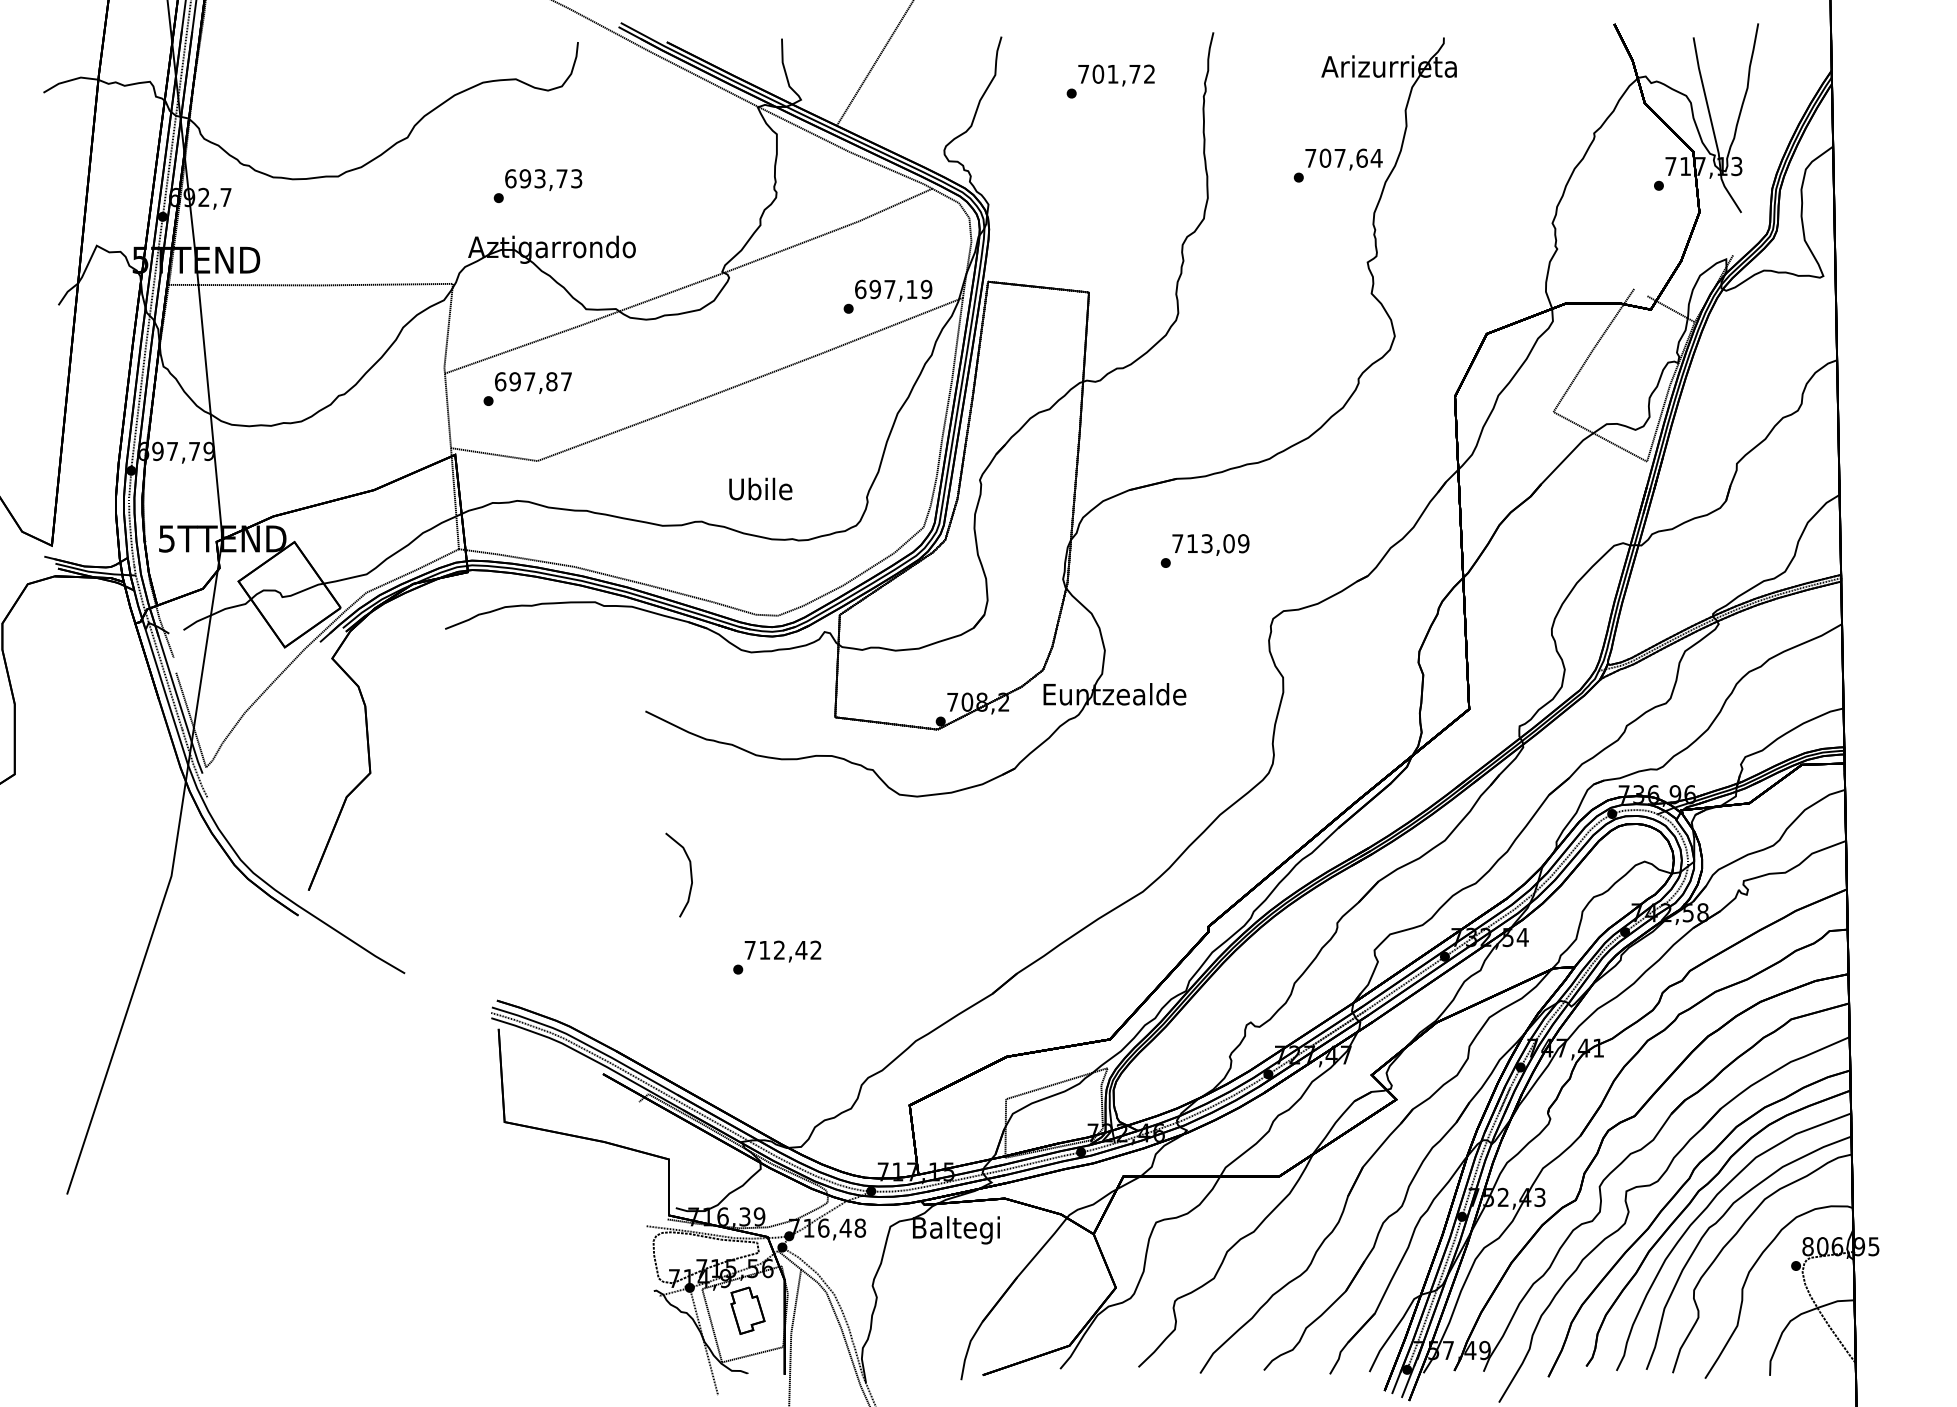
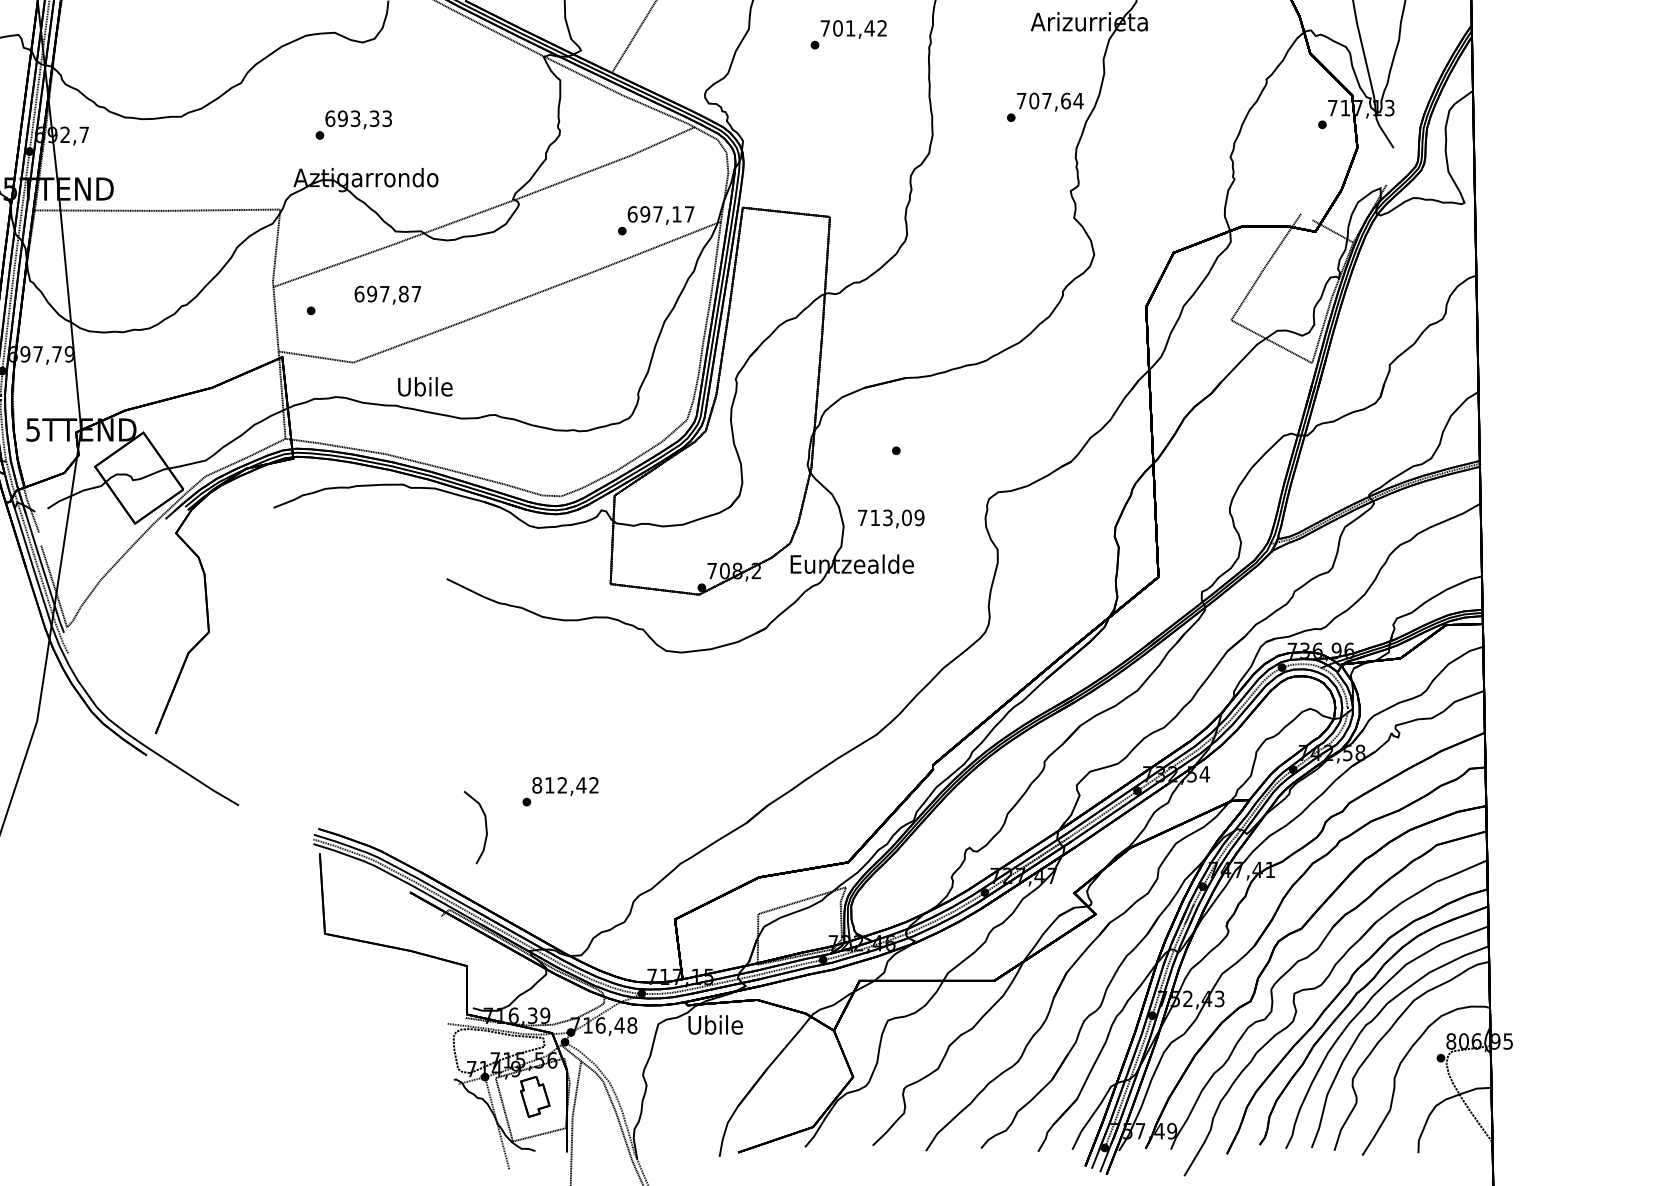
text: (1134, 74) -> (869, 28), 701,72 -> 701,42
text: (561, 178) -> (374, 118), 693,73 -> 693,33
text: (926, 289) -> (689, 214), 697,19 -> 697,17
text: (533, 382) -> (387, 294), moved
text: (760, 488) -> (425, 386), moved
text: (1210, 544) -> (890, 518), moved
curve: (690, 874) -> (485, 827), moved
text: (749, 949) -> (536, 784), 712,42 -> 812,42
text: (956, 1230) -> (715, 1027), Baltegi -> Ubile

